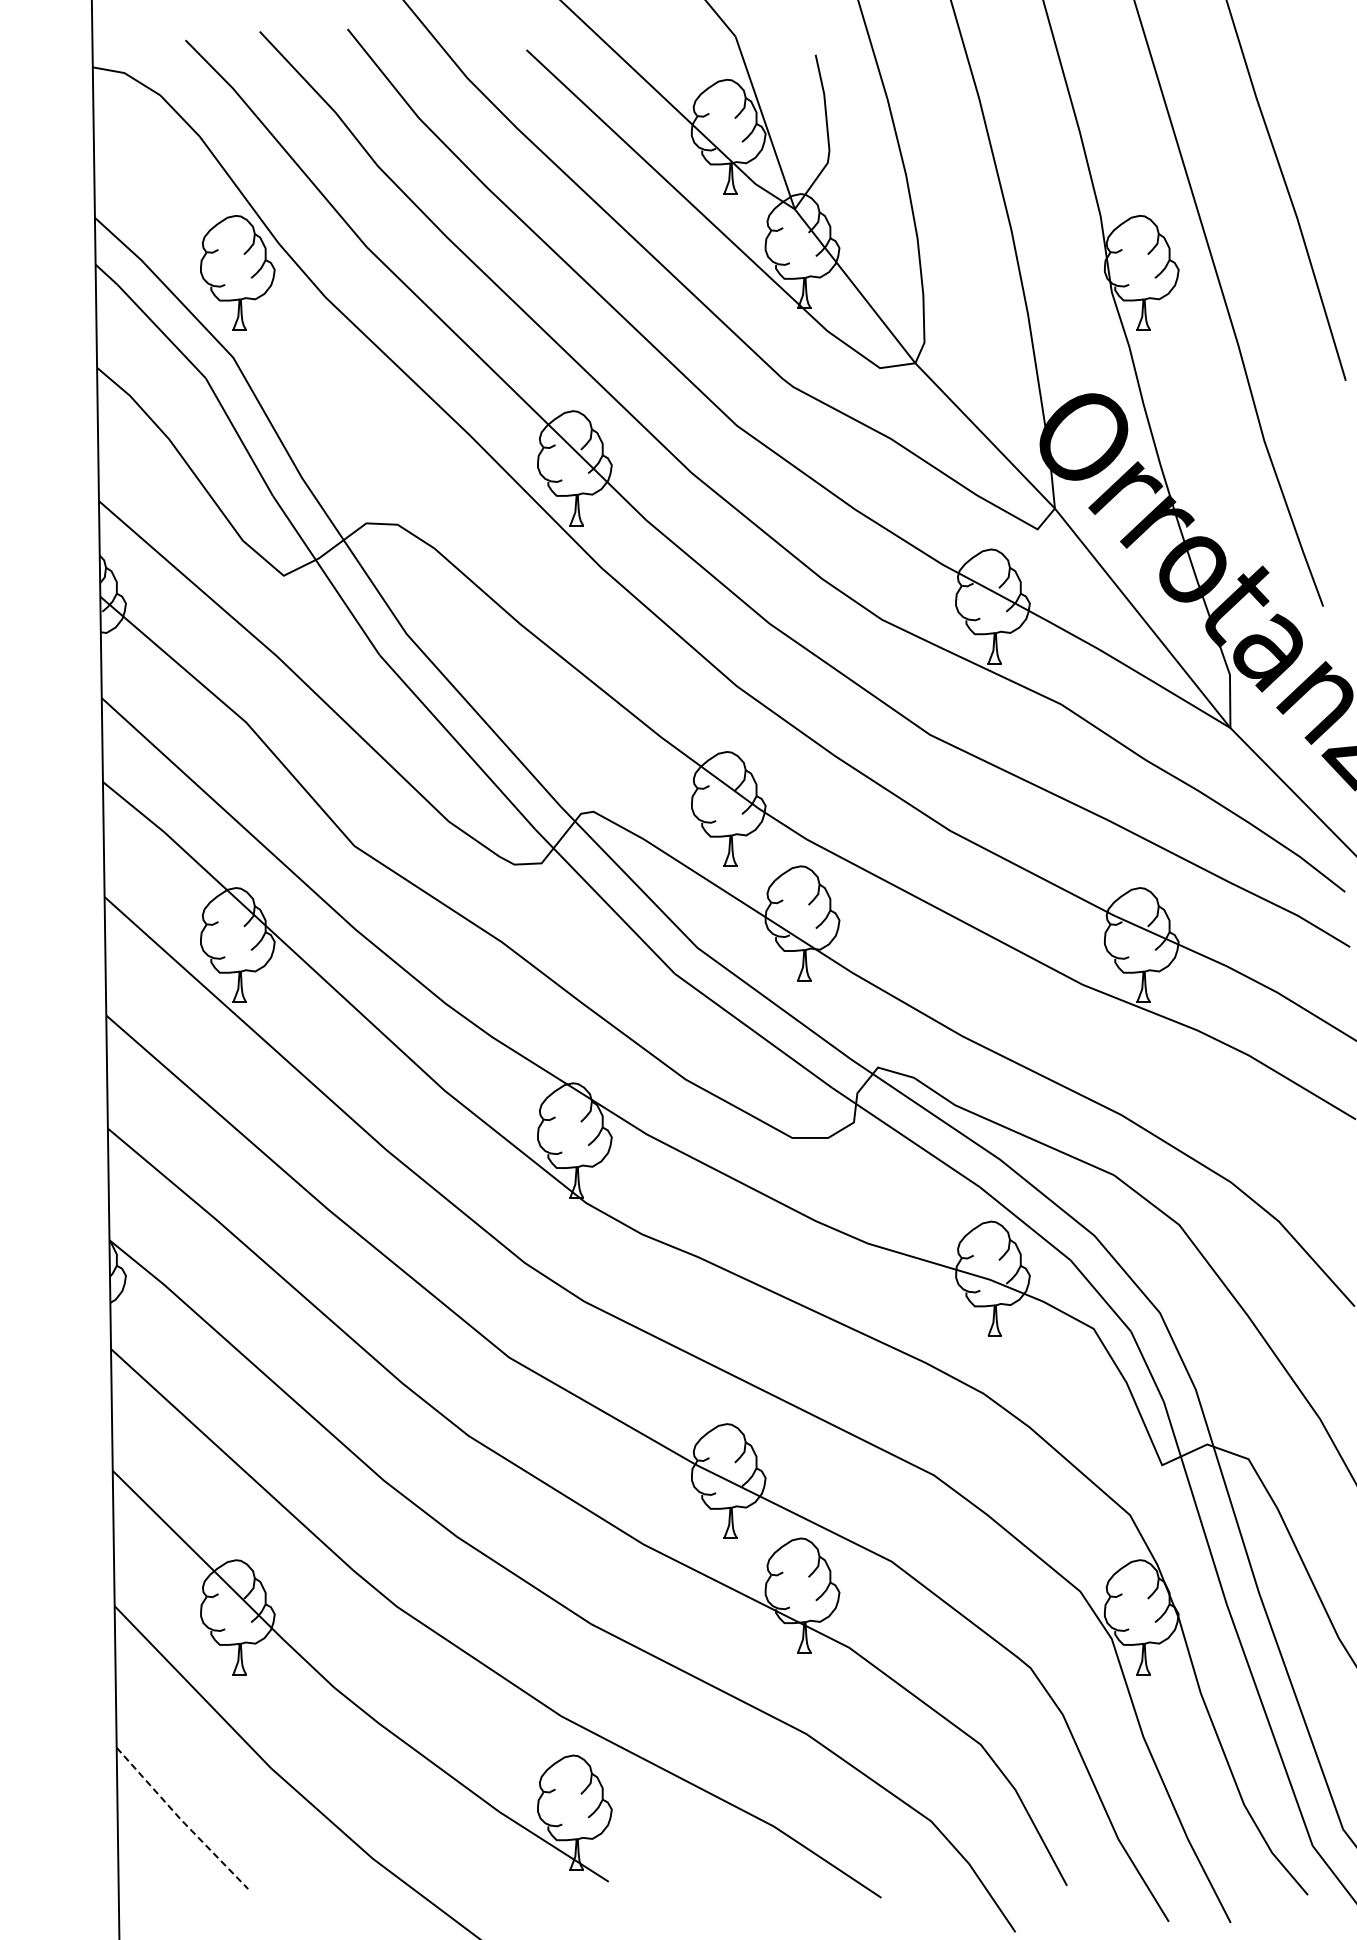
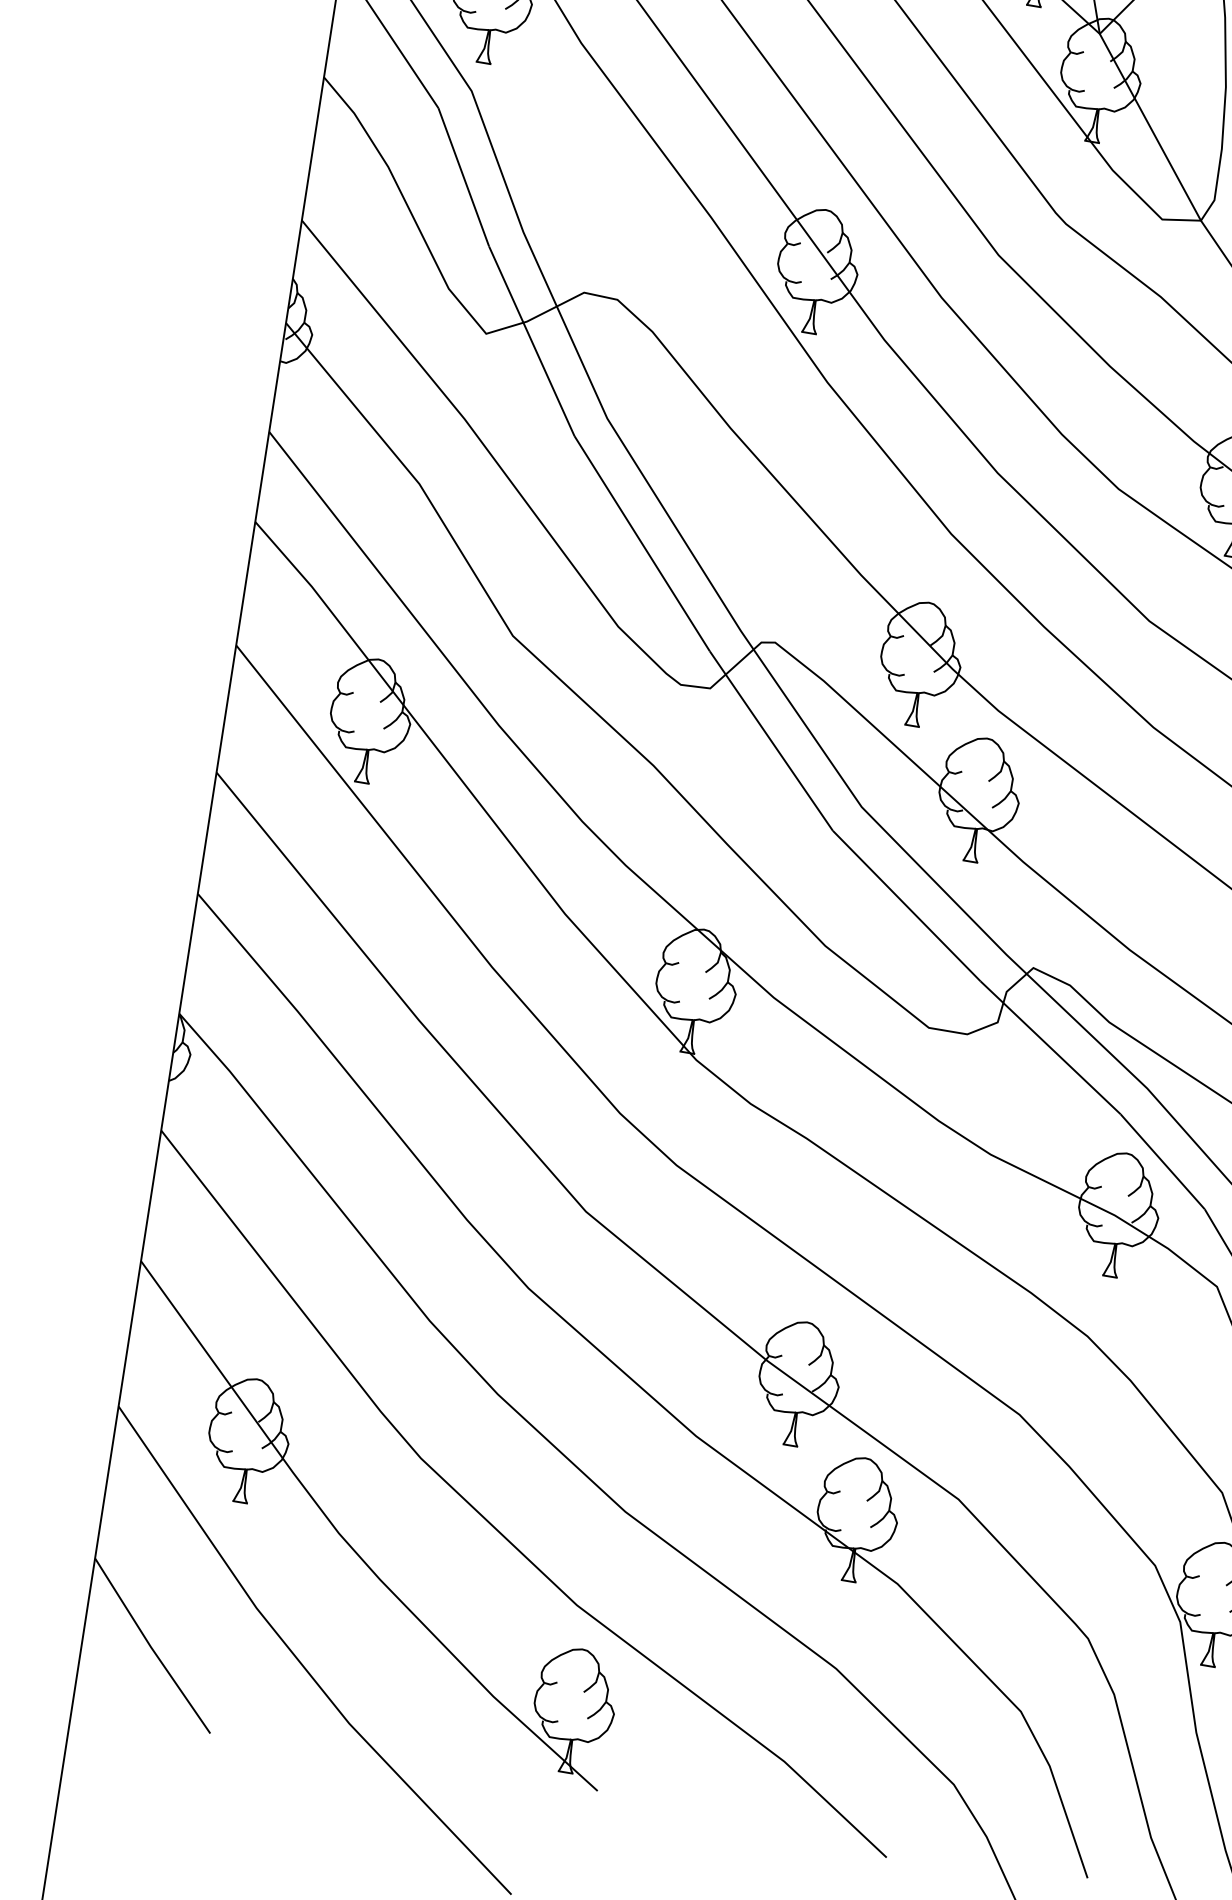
line: (181, 1819) -> (151, 1646), dashed -> solid

